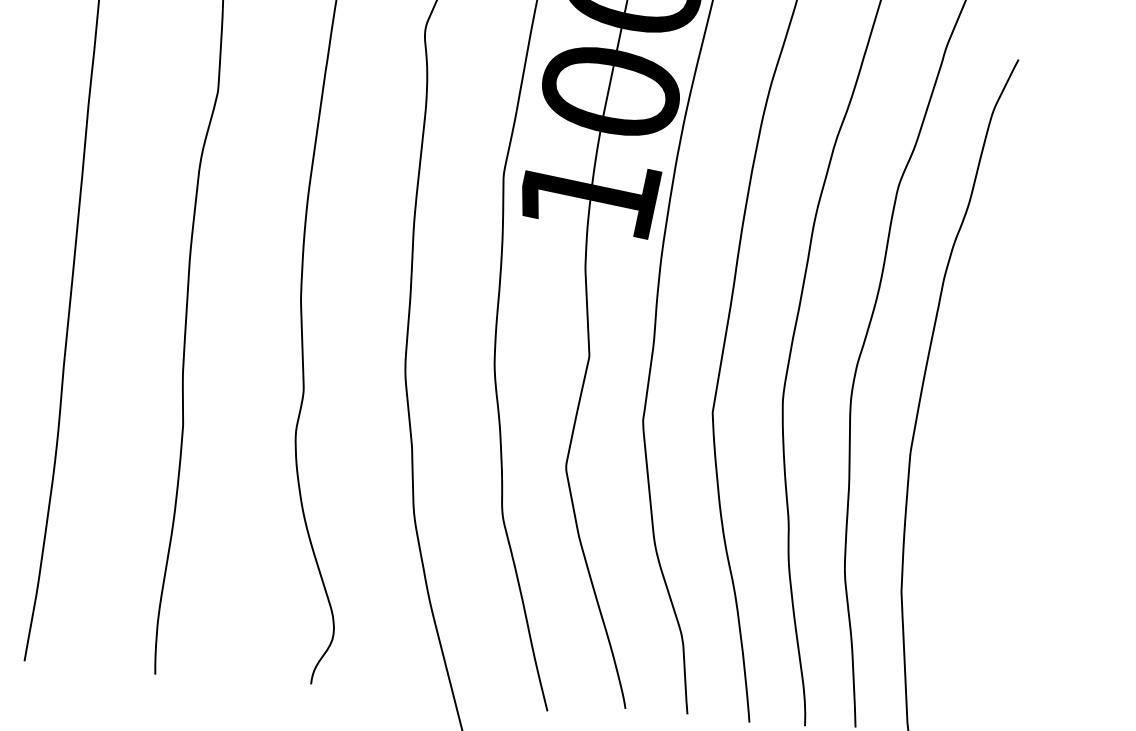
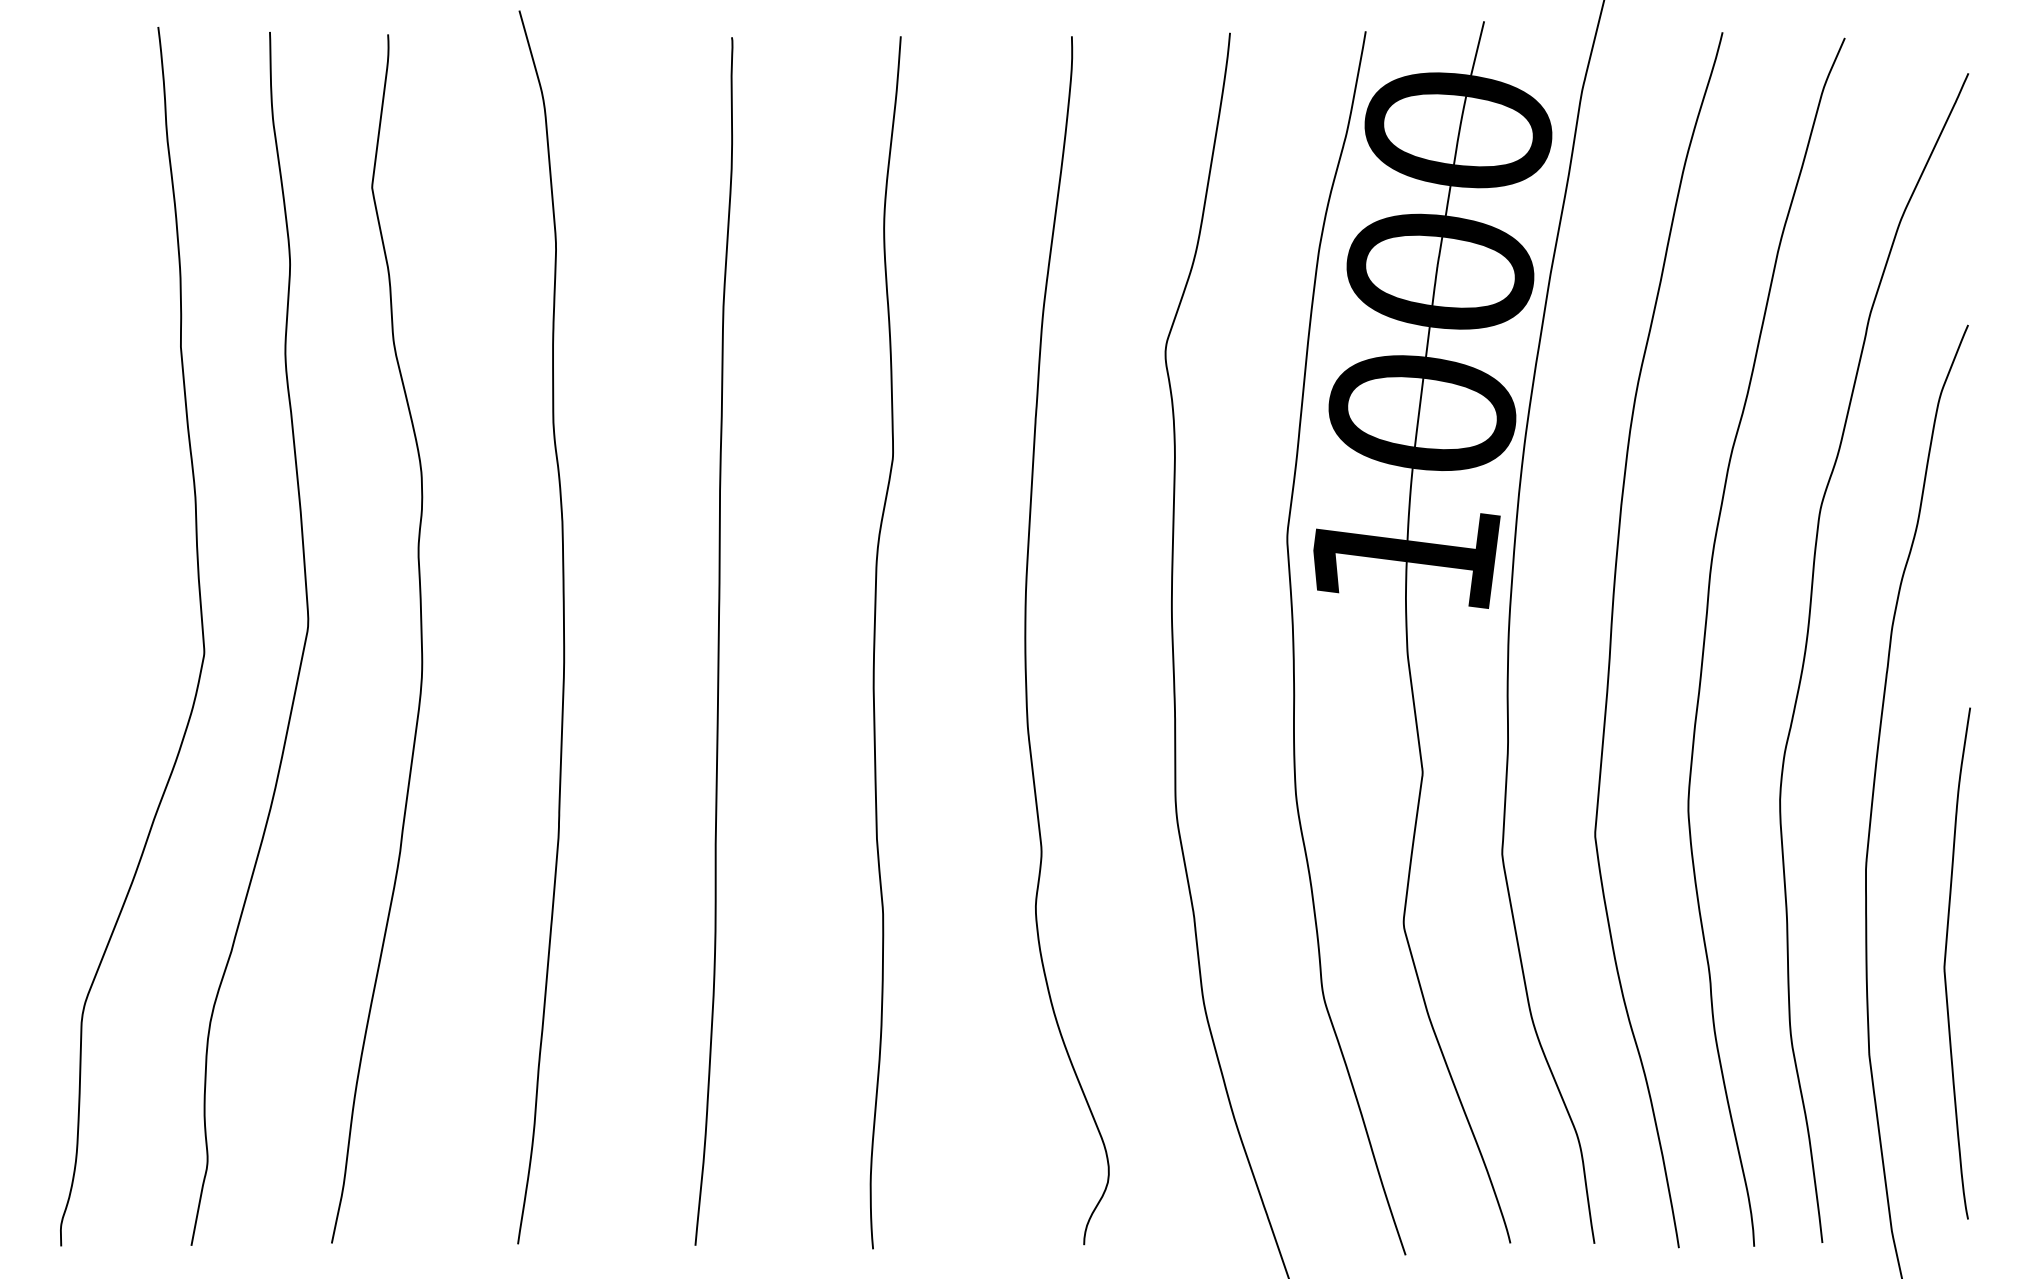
curve: (963, 528) -> (1945, 963), added

